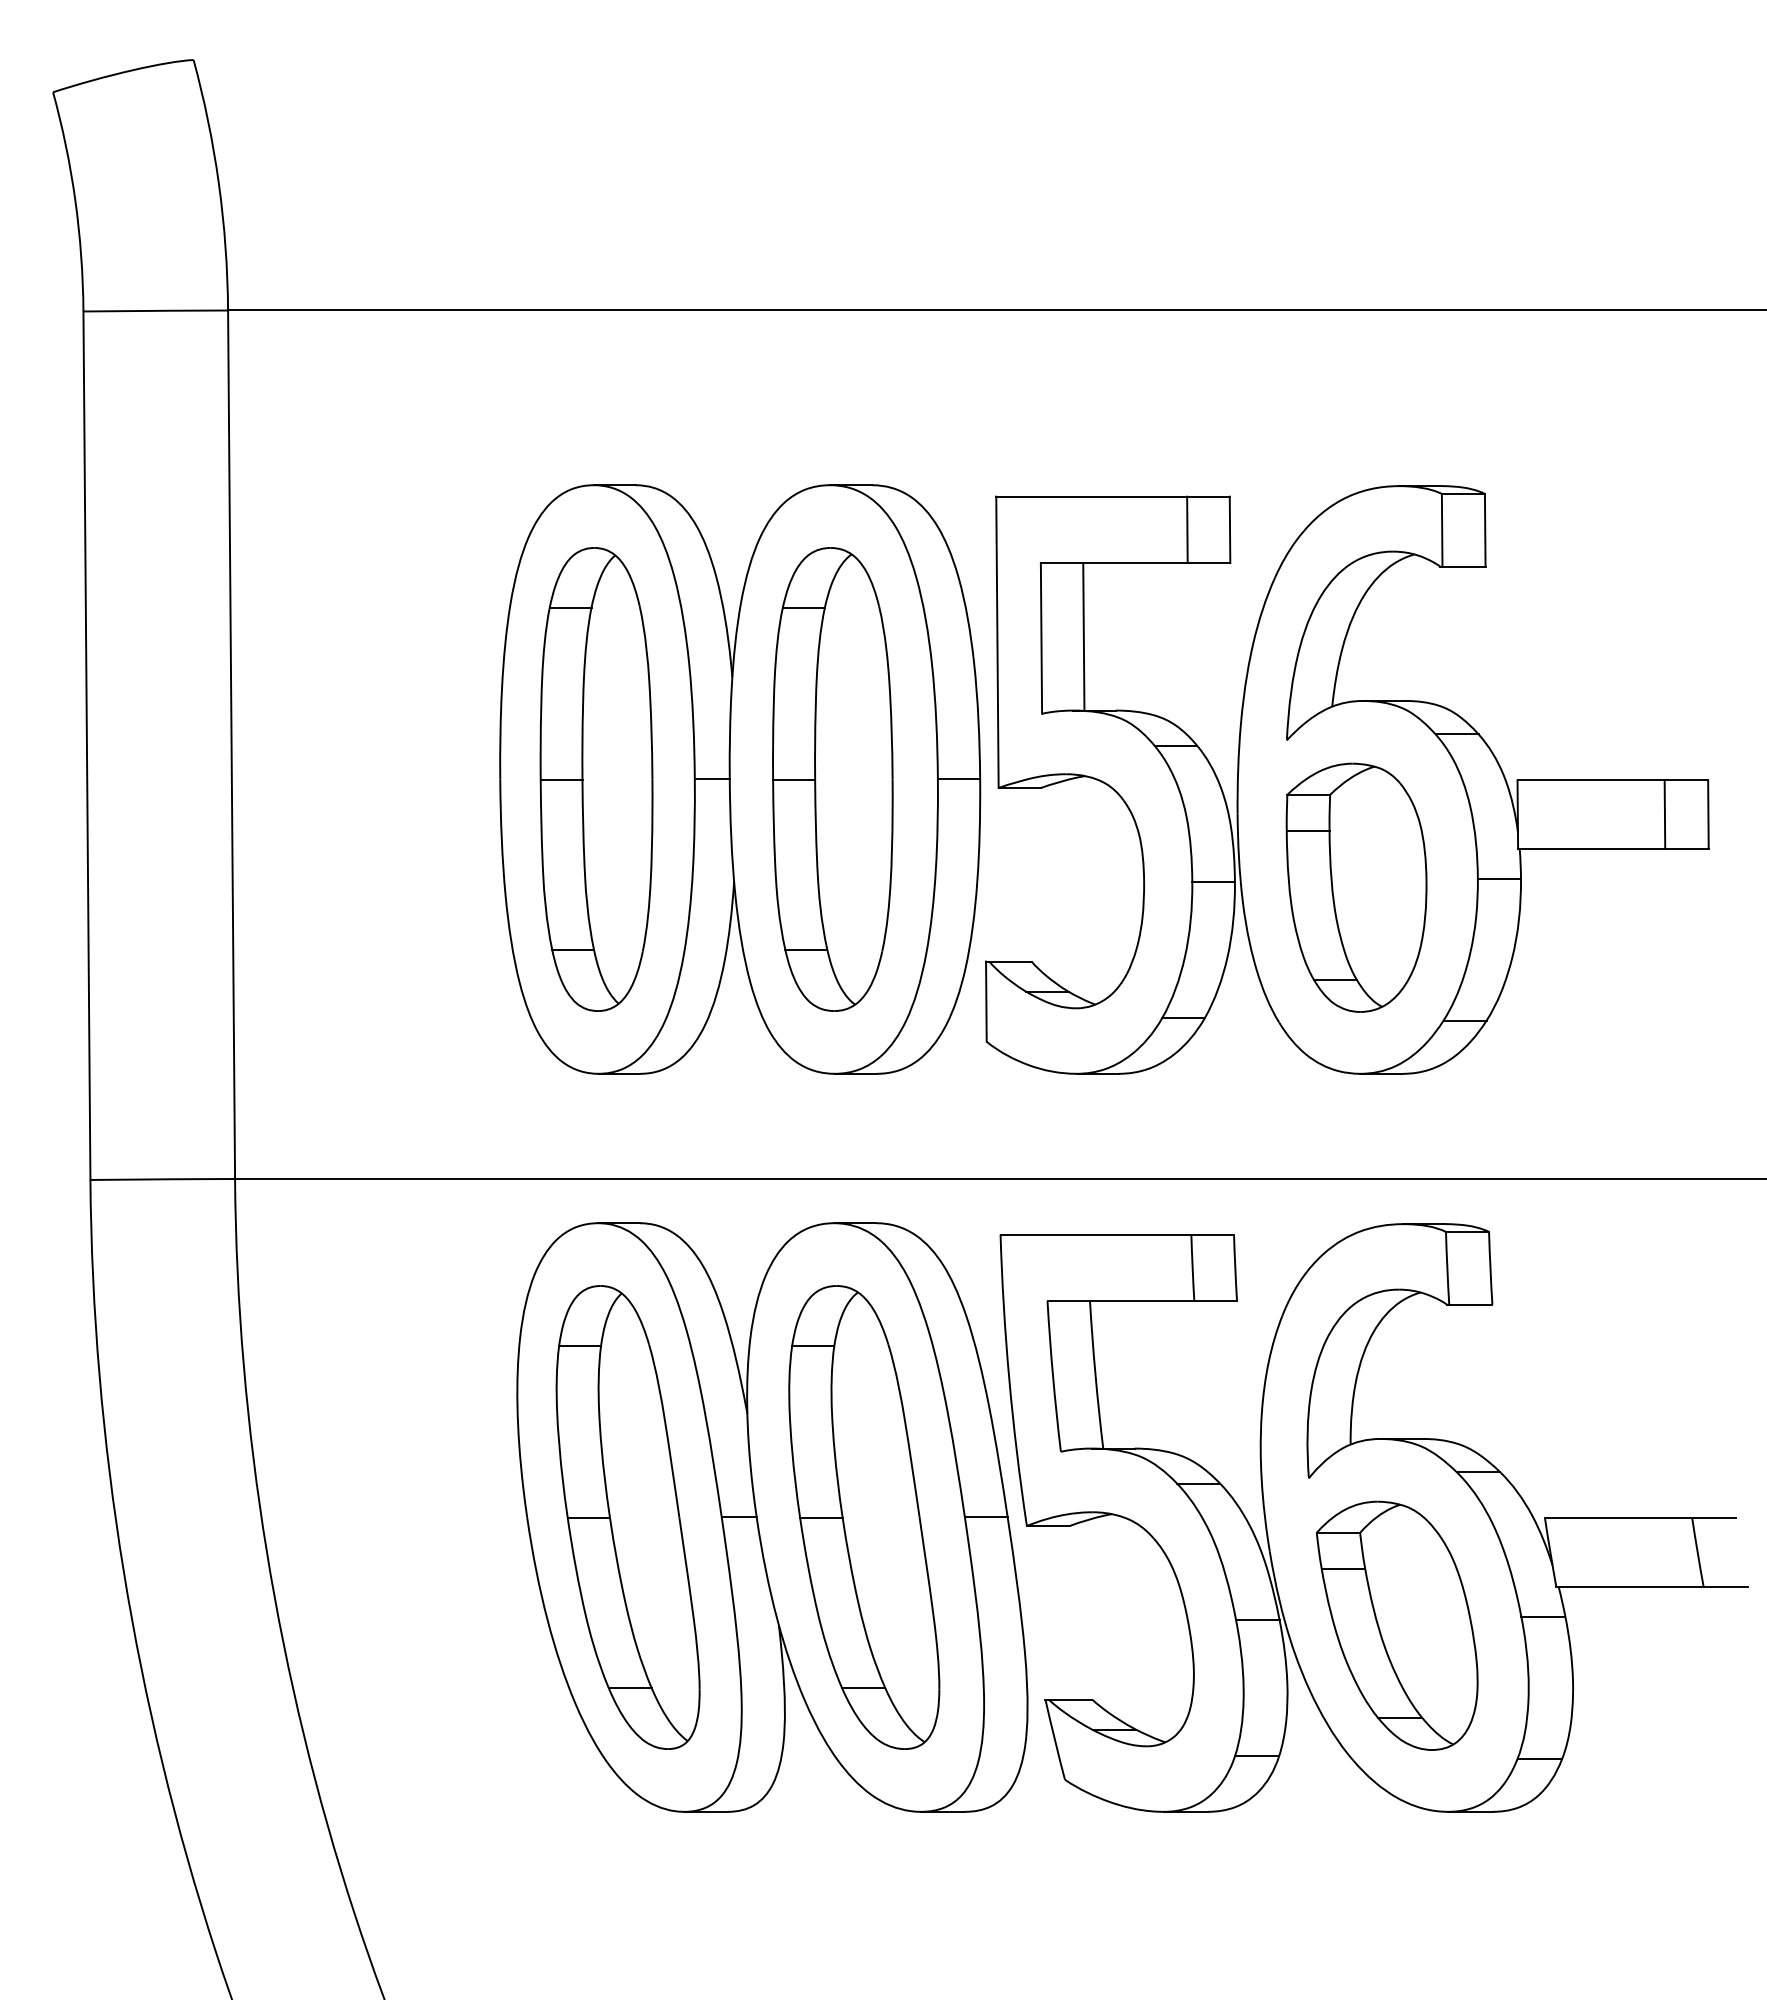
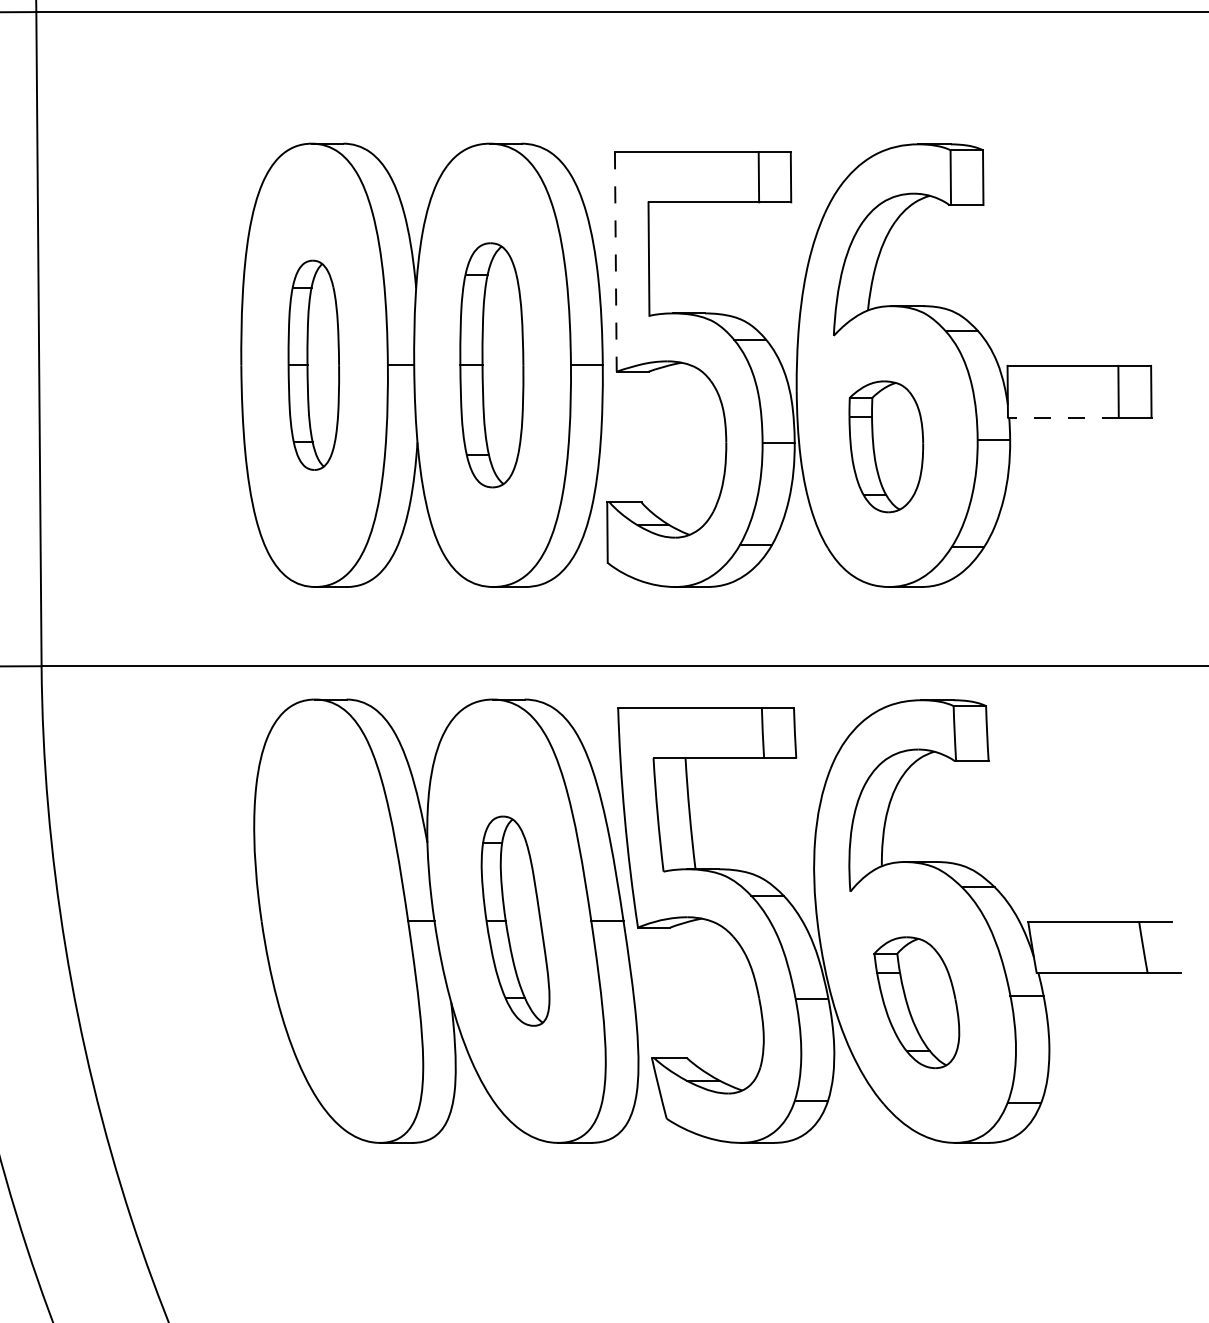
line: (1083, 636) -> (680, 257), removed
line: (997, 642) -> (615, 262), solid -> dashed
part: (596, 779) -> (313, 365), size x0.6
part: (832, 779) -> (491, 365), size x0.7
line: (1591, 848) -> (1063, 417), solid -> dashed
part: (1356, 887) -> (886, 446), size x0.7
part: (627, 1517) -> (337, 921), removed
part: (864, 1517) -> (515, 921), size x0.6
part: (1396, 1625) -> (916, 1002), size x0.7

